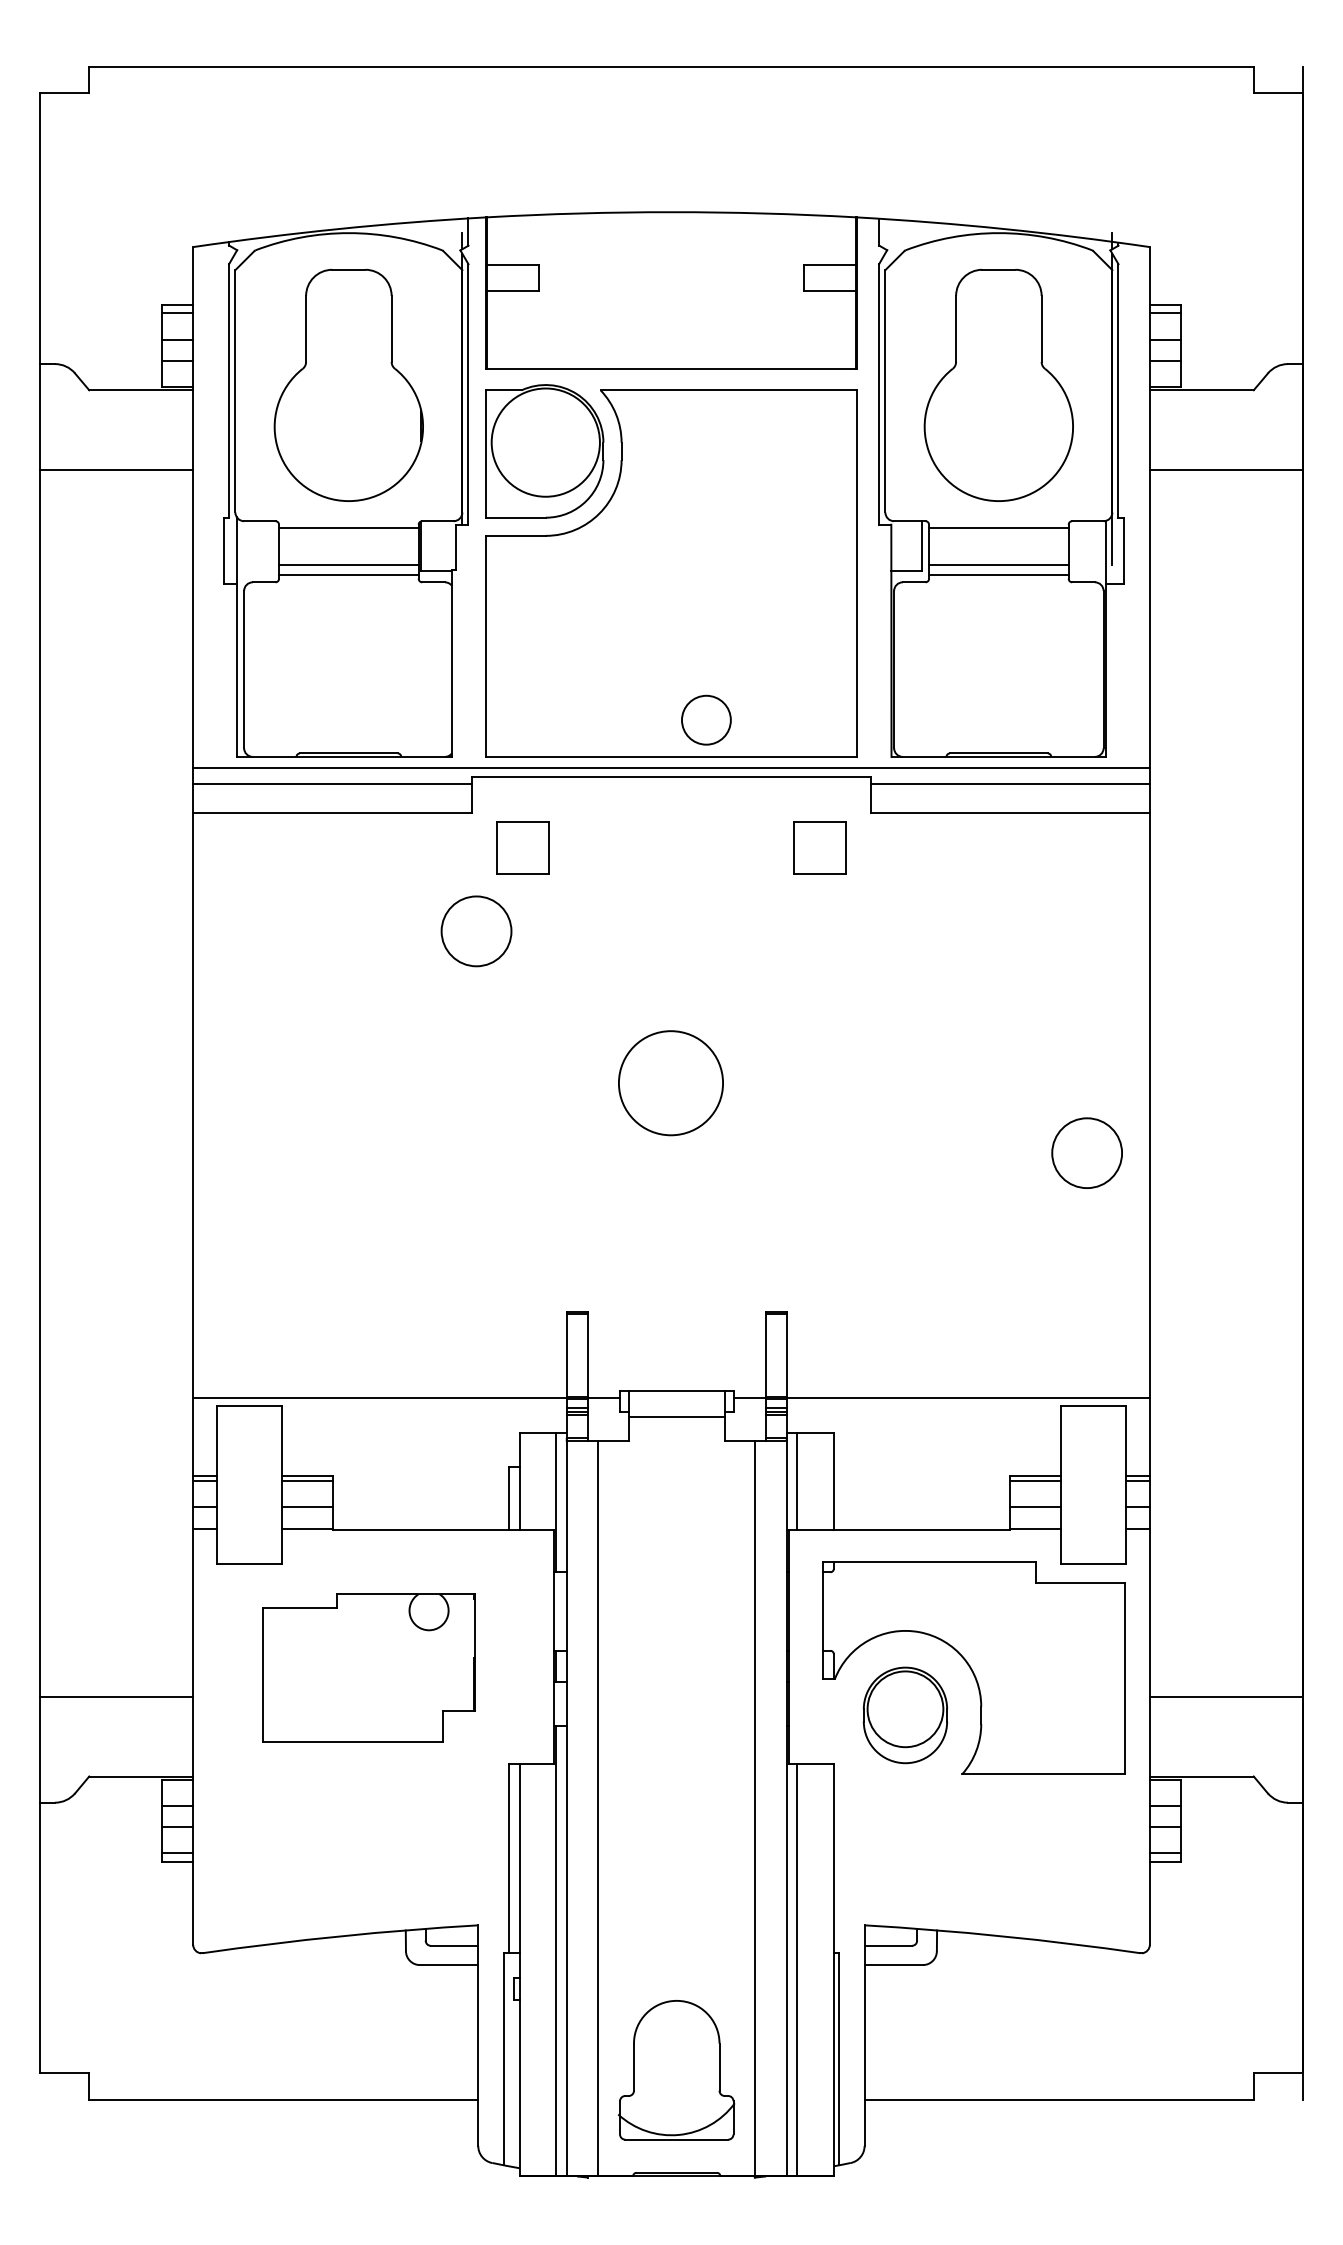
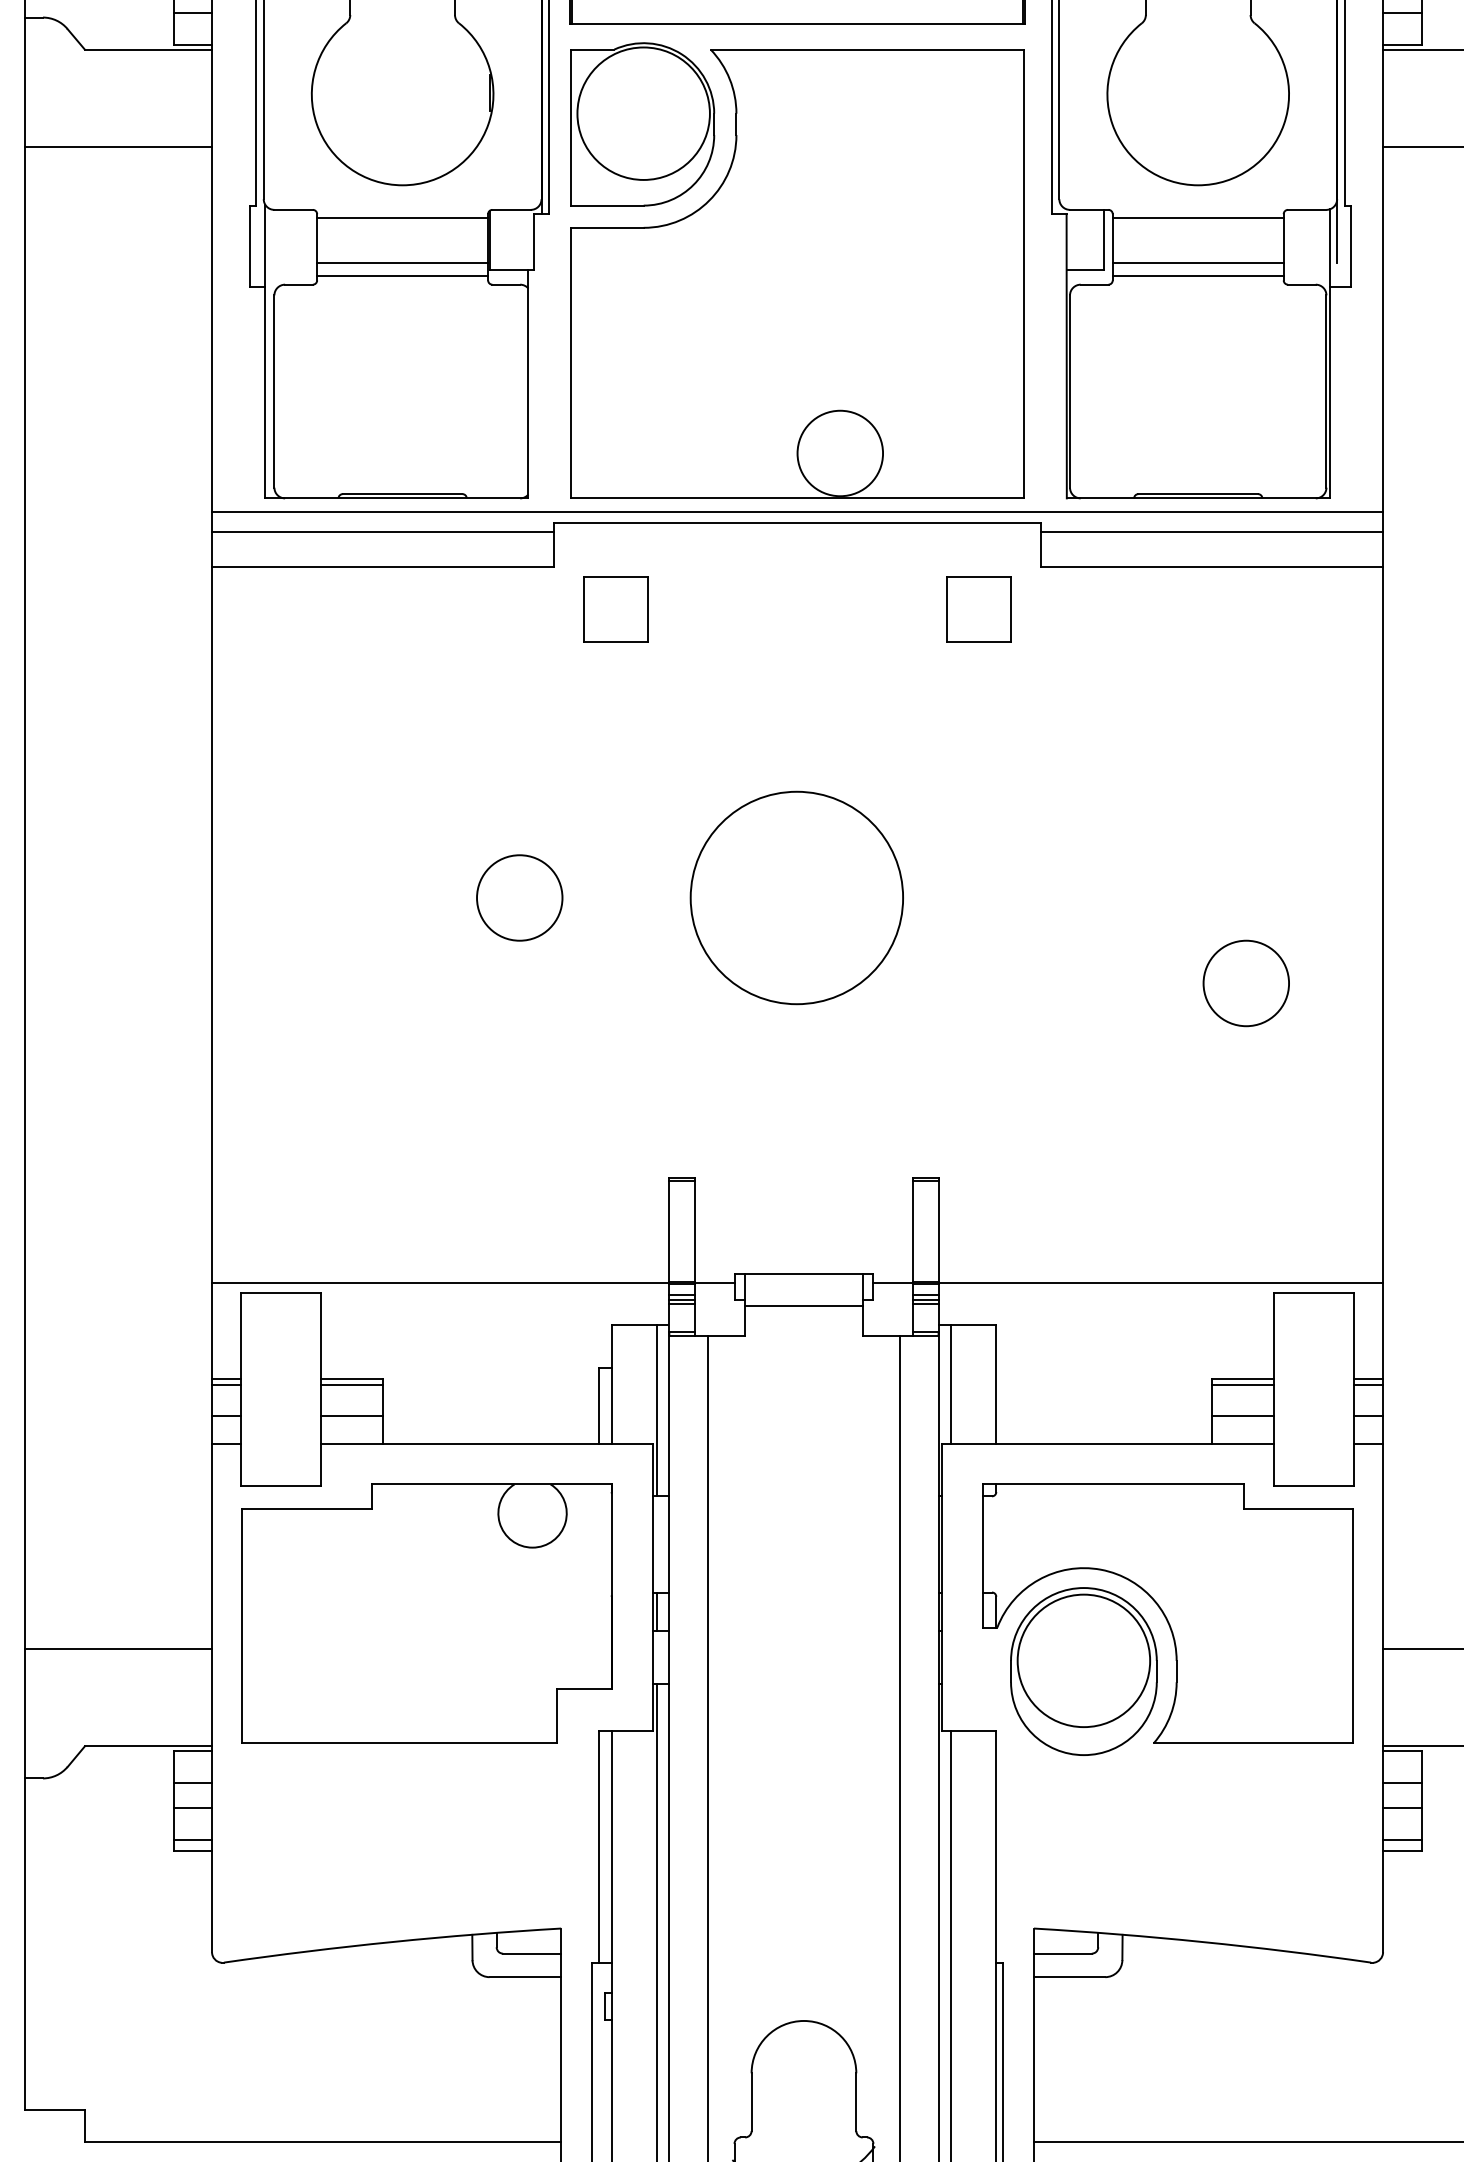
circle: (706, 720) -> (840, 453), size x1.43
circle: (476, 931) -> (519, 898), moved
circle: (670, 1082) -> (796, 896), size x1.67
circle: (1086, 1152) -> (1245, 982), moved
part: (368, 1667) -> (426, 1612), size x1.43
part: (905, 1715) -> (1083, 1671), size x1.43

